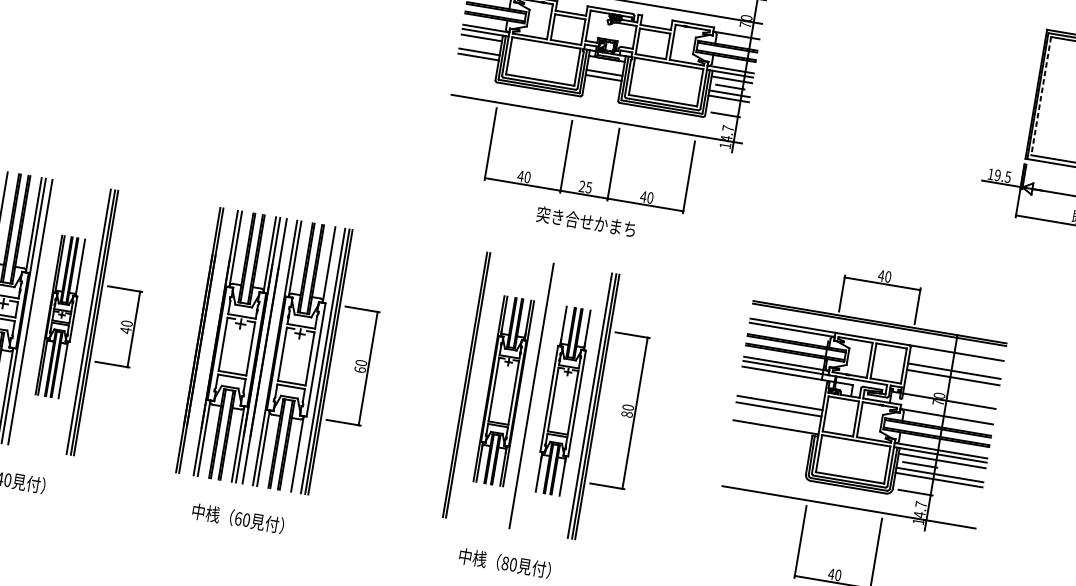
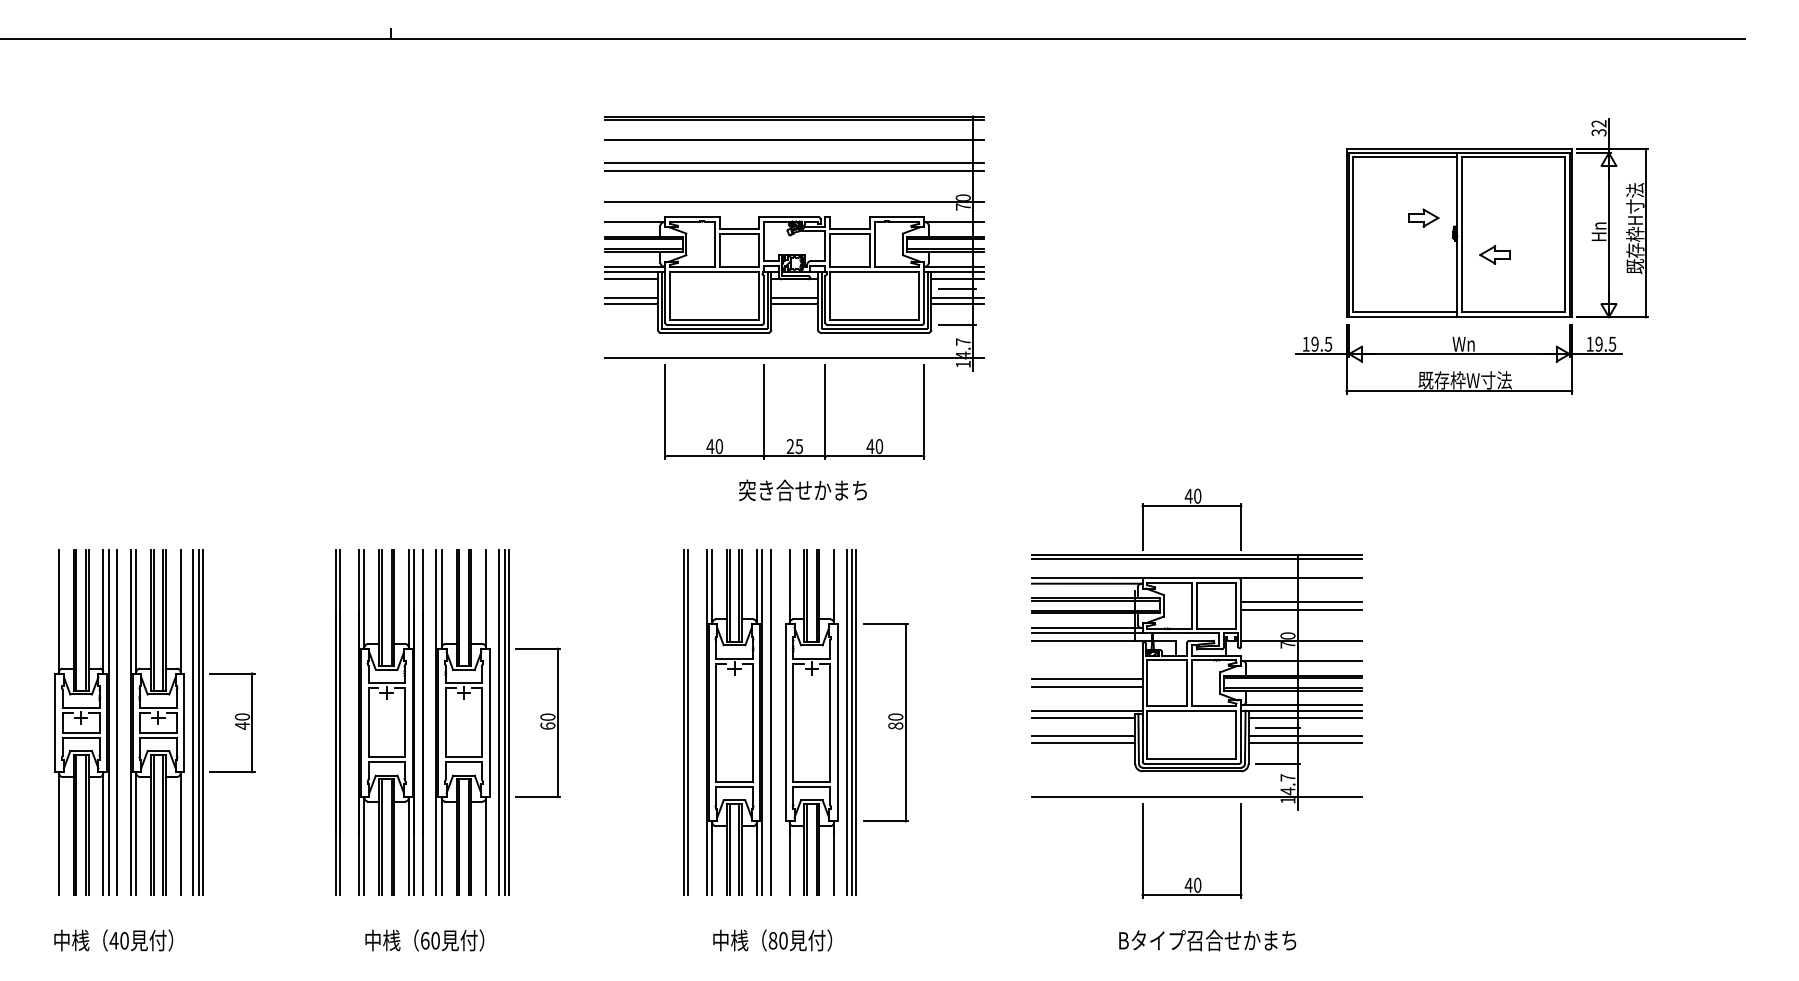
line: (1041, 96) -> (1353, 234), dashed -> solid
part: (61, 317) -> (157, 722), size x1.67
part: (503, 391) -> (734, 722), size x1.43
part: (562, 400) -> (811, 722), size x1.43
line: (772, 432) -> (1083, 718), added
line: (769, 446) -> (1083, 736), added
line: (768, 452) -> (1083, 743), added

